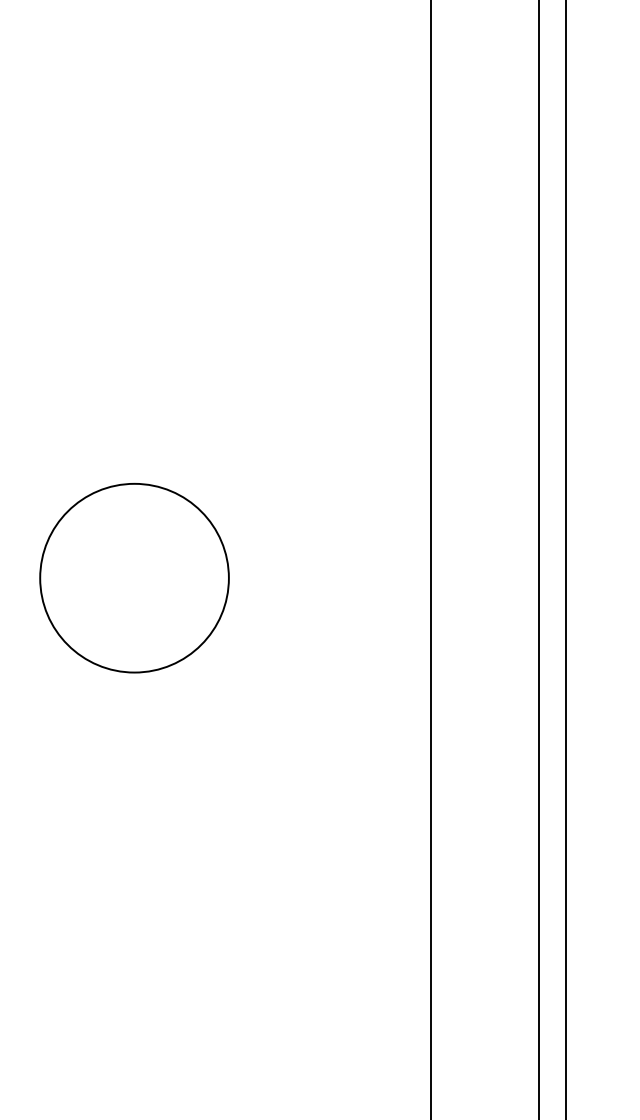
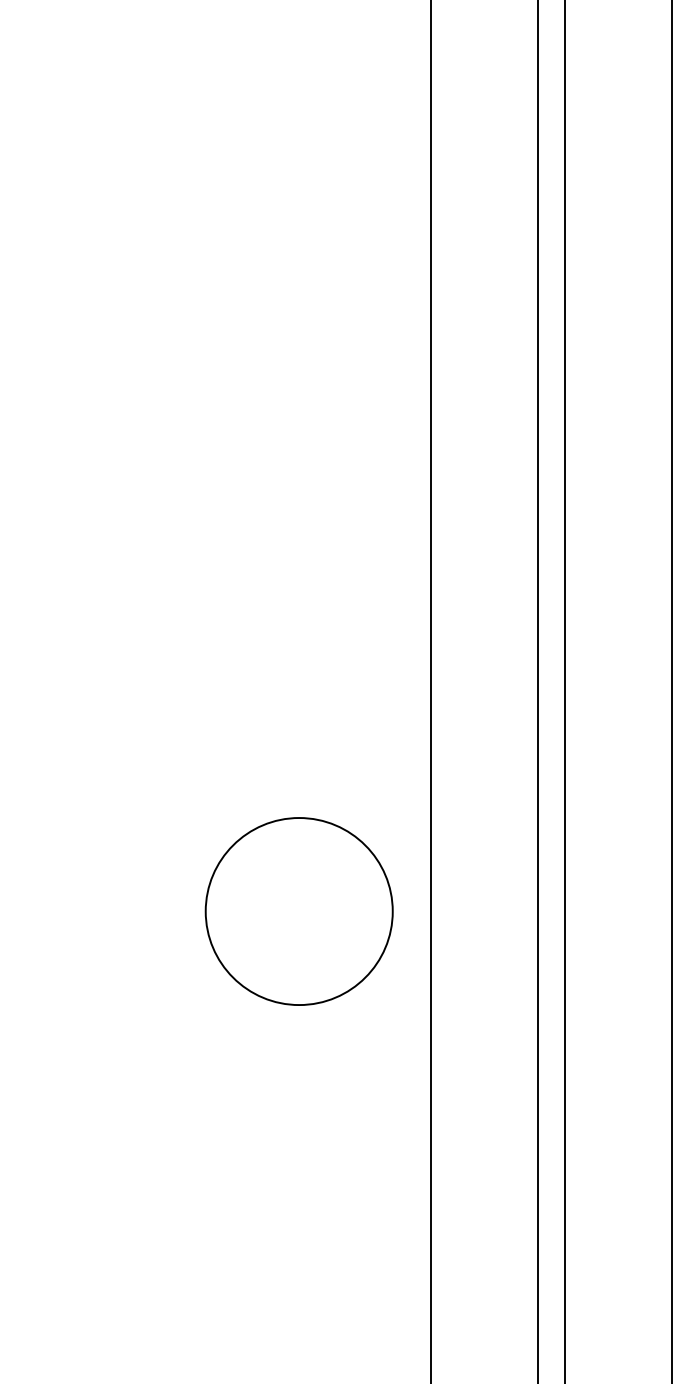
circle: (133, 578) -> (298, 911), moved

